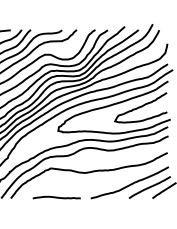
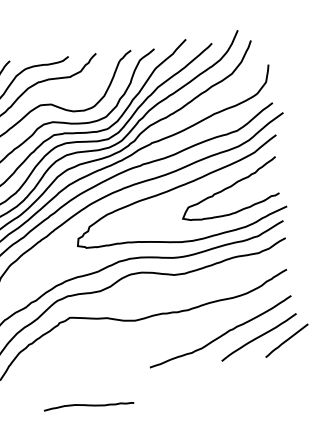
curve: (56, 197) -> (88, 405), moved

